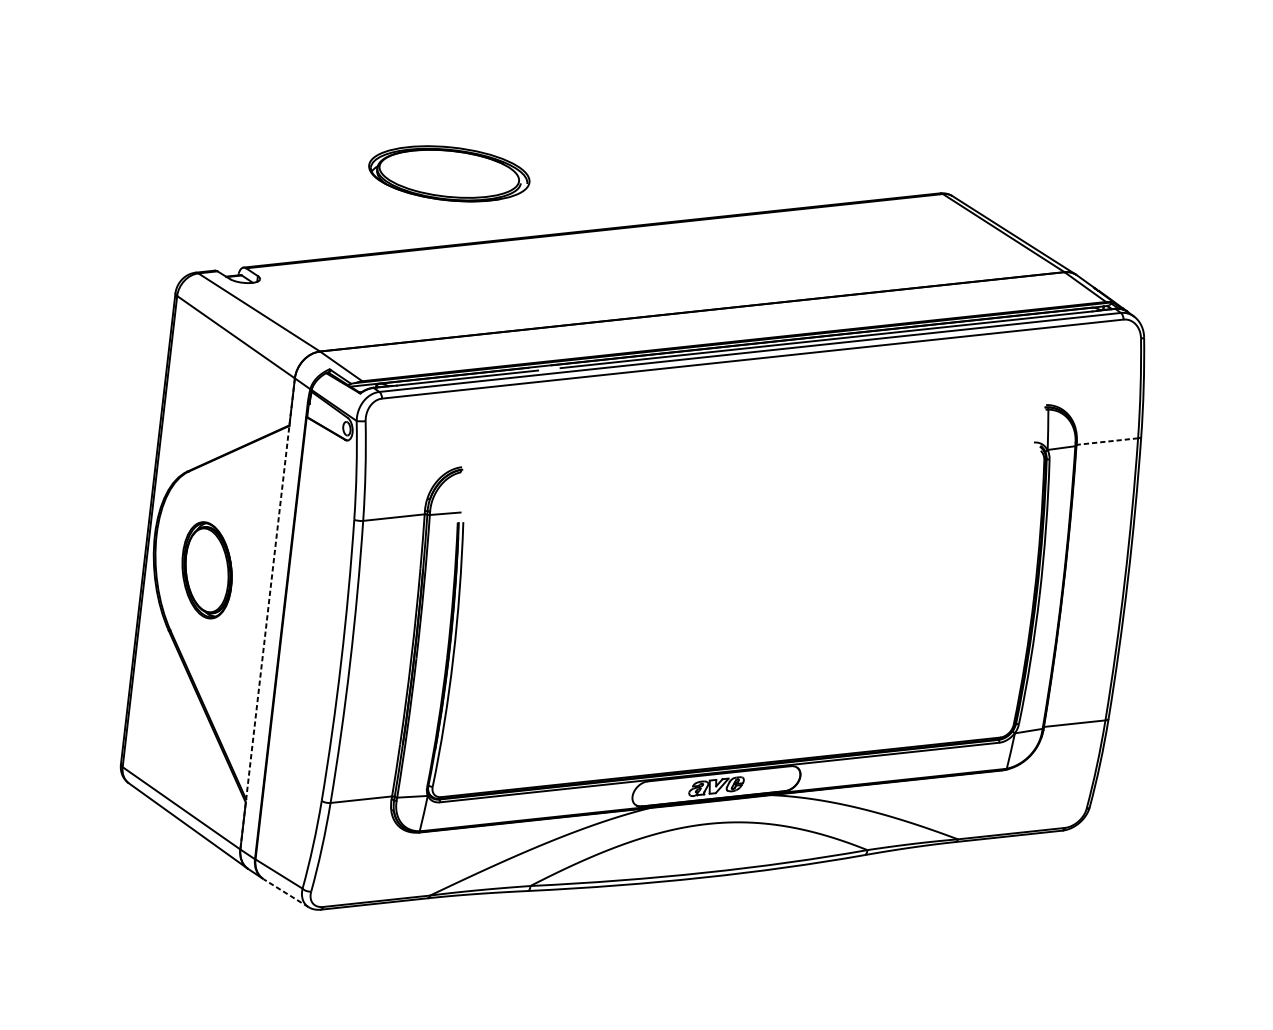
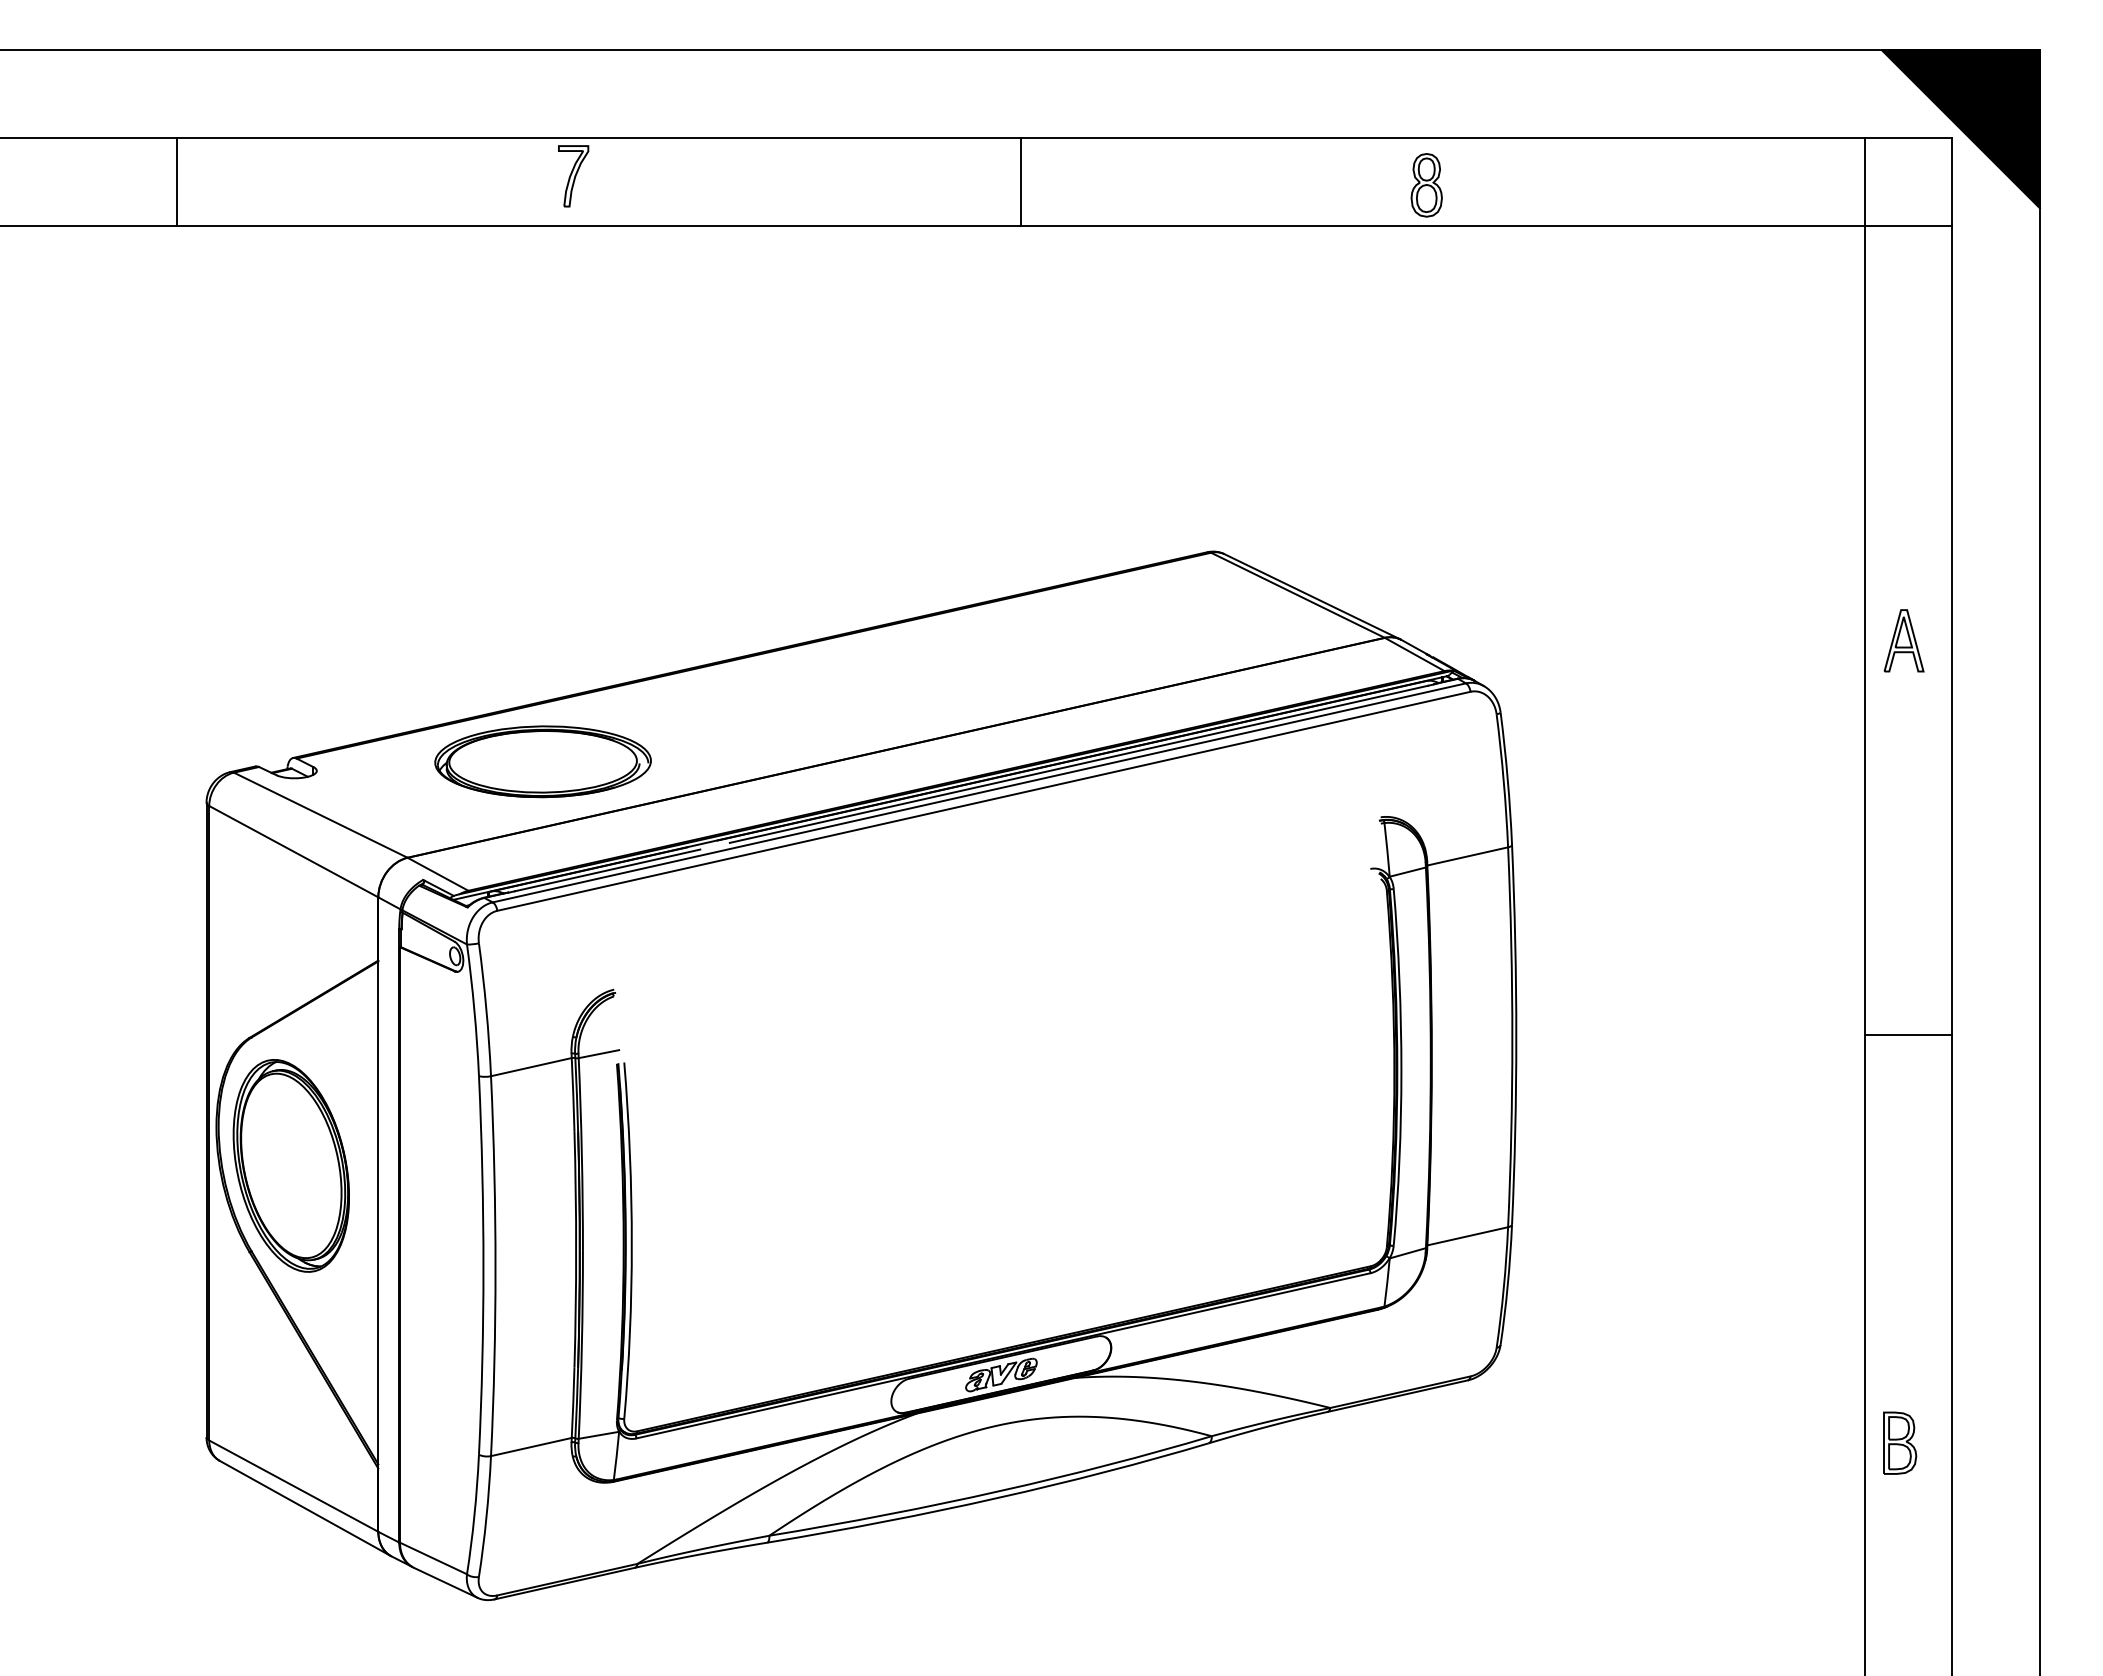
part: (448, 173) -> (542, 761), moved
line: (1107, 441) -> (1467, 856), dashed -> solid
part: (206, 569) -> (290, 1165), size x1.67
line: (267, 614) -> (378, 1215), dashed -> solid
line: (285, 892) -> (445, 1582), dashed -> solid

